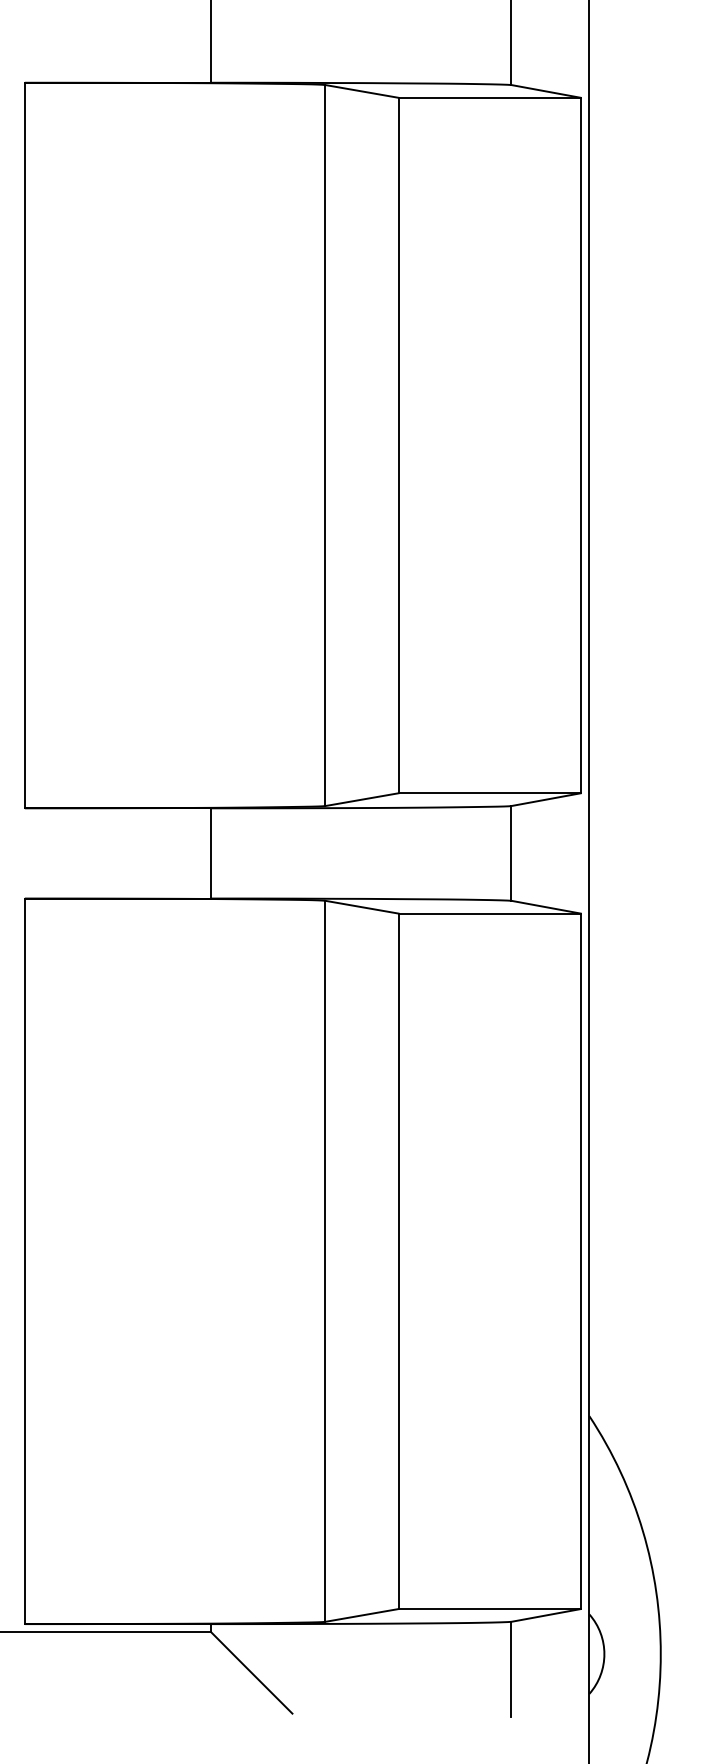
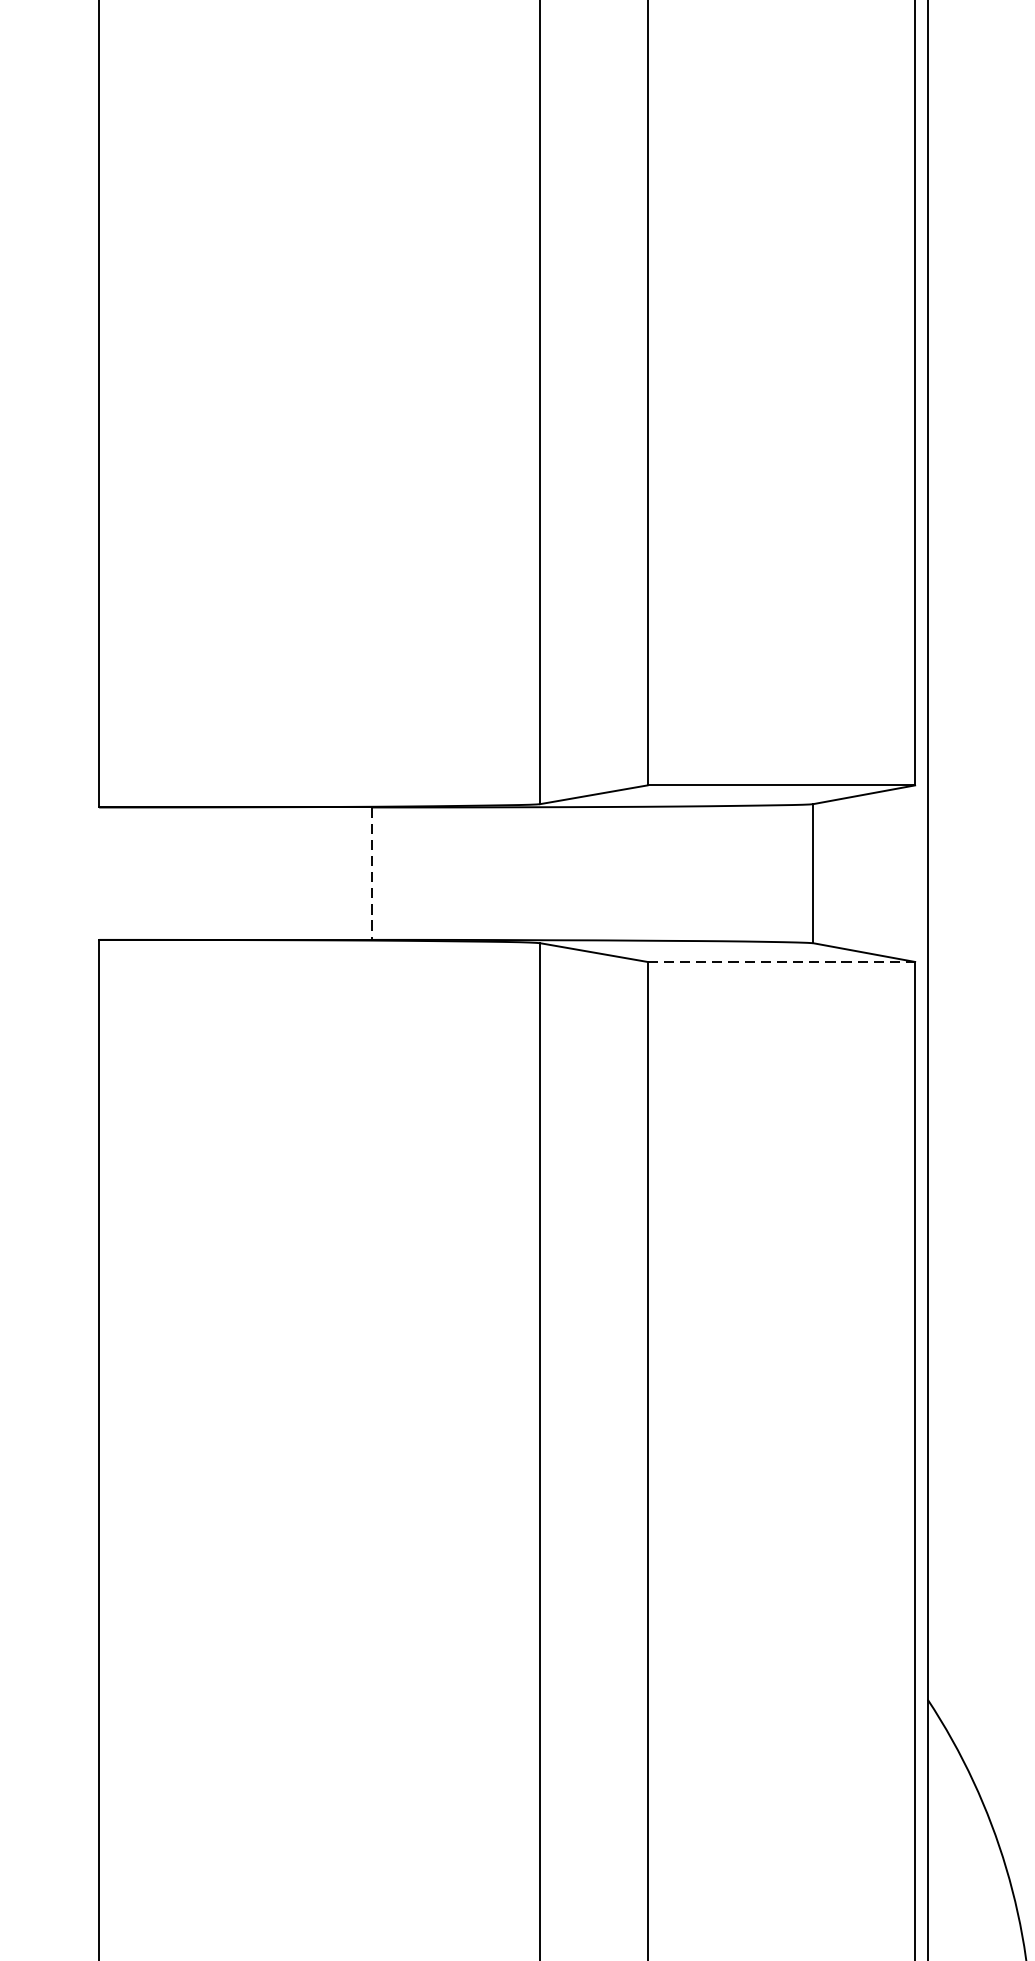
line: (210, 853) -> (371, 873), solid -> dashed
line: (490, 913) -> (782, 961), solid -> dashed

